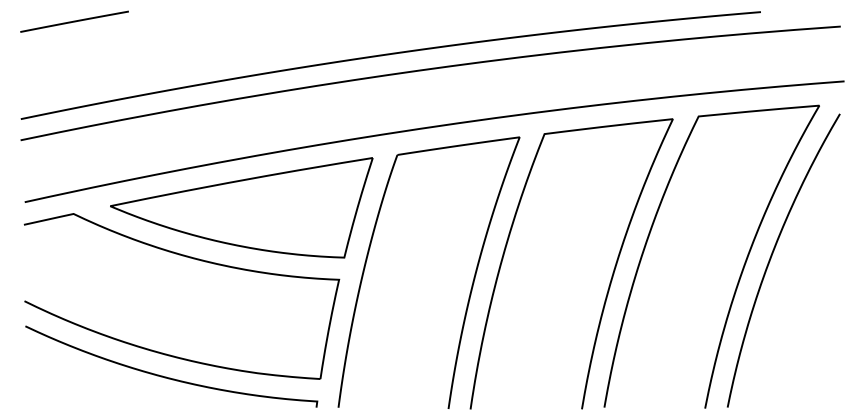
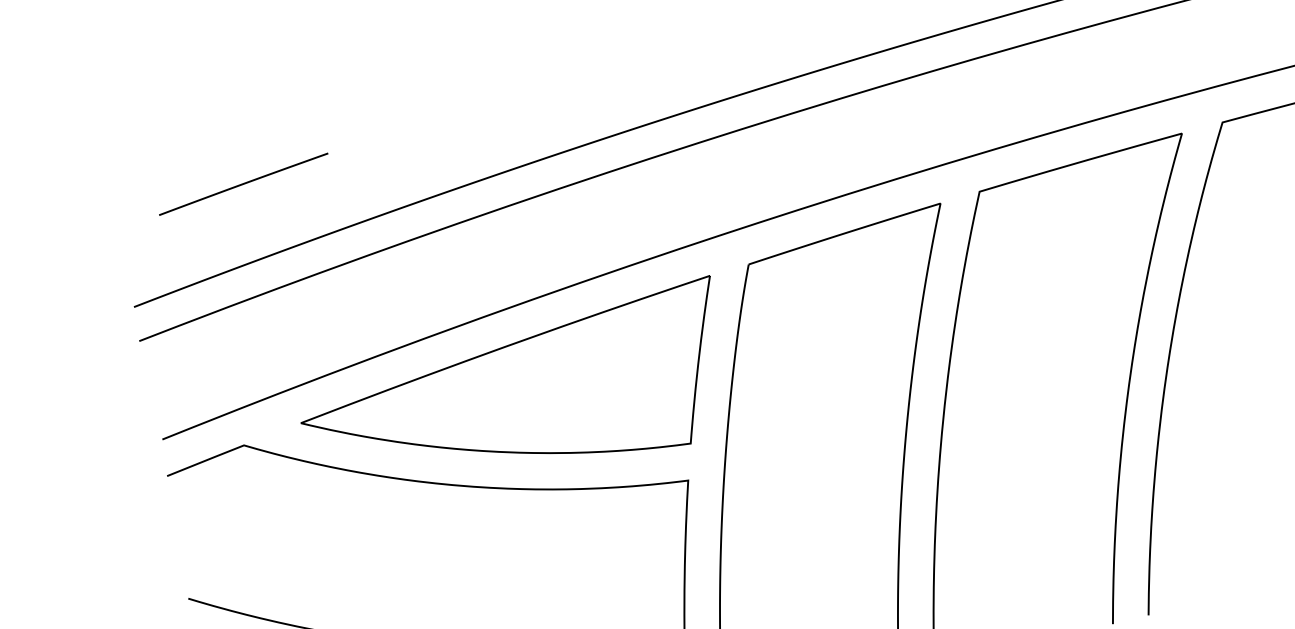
line: (74, 21) -> (243, 183), moved

